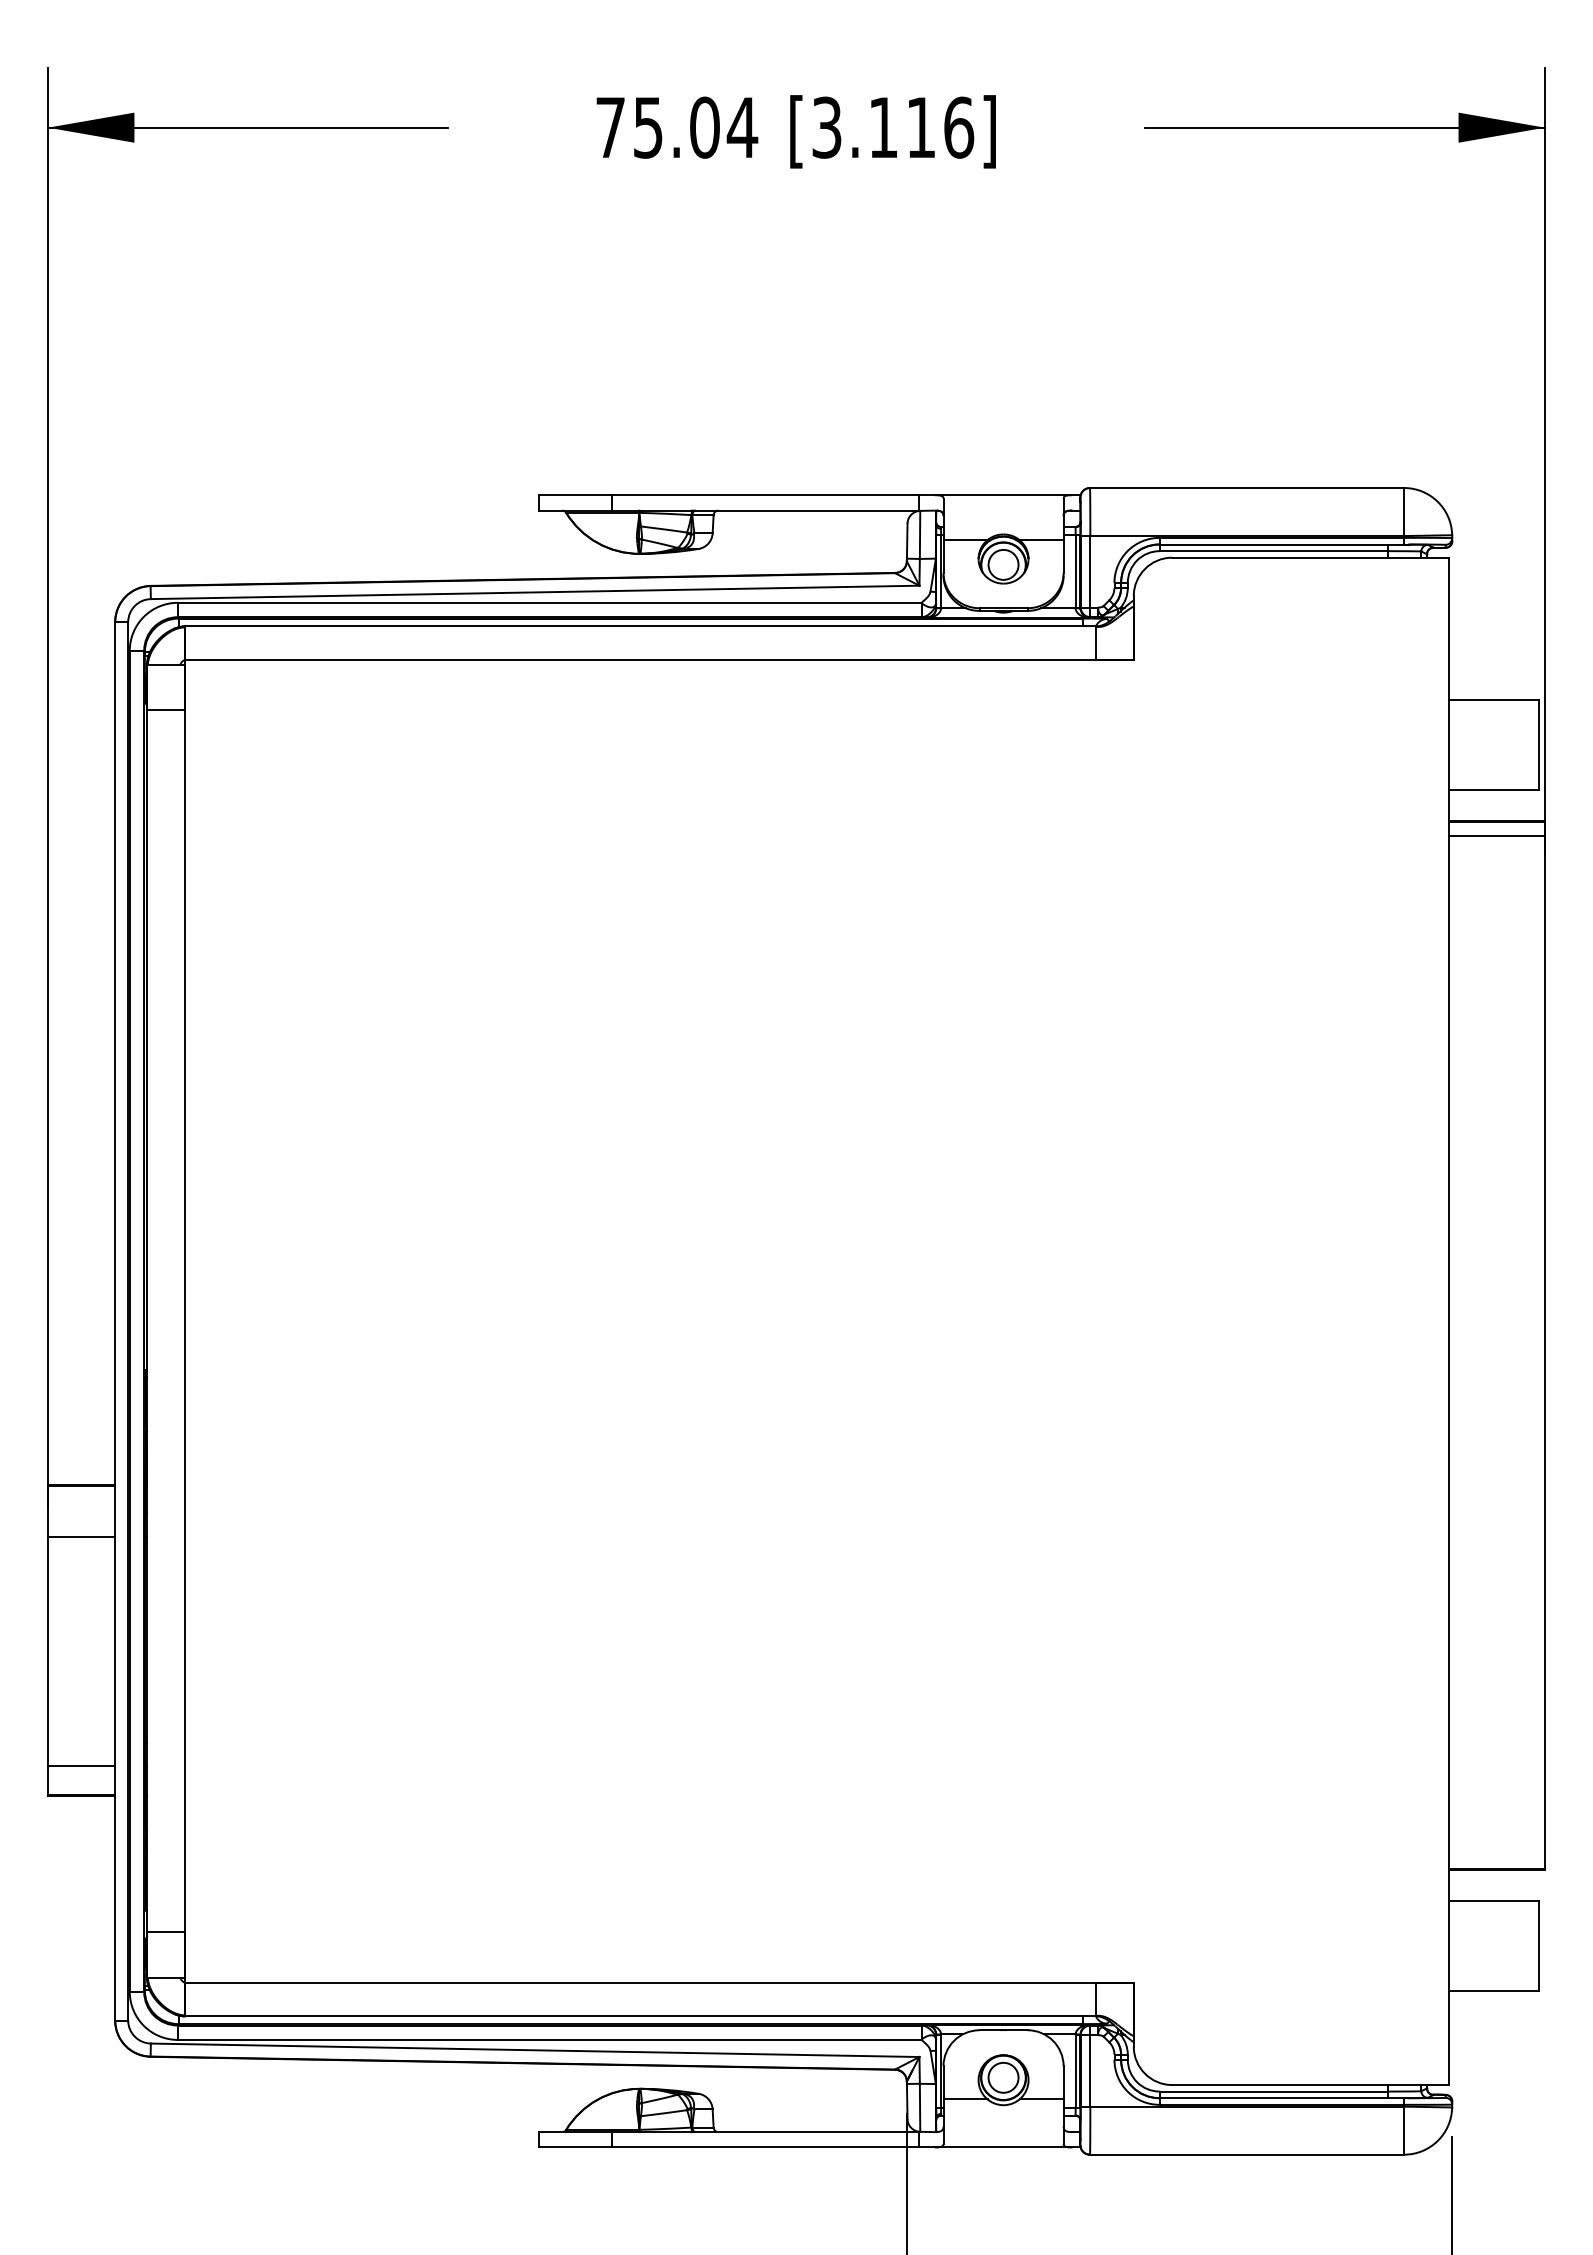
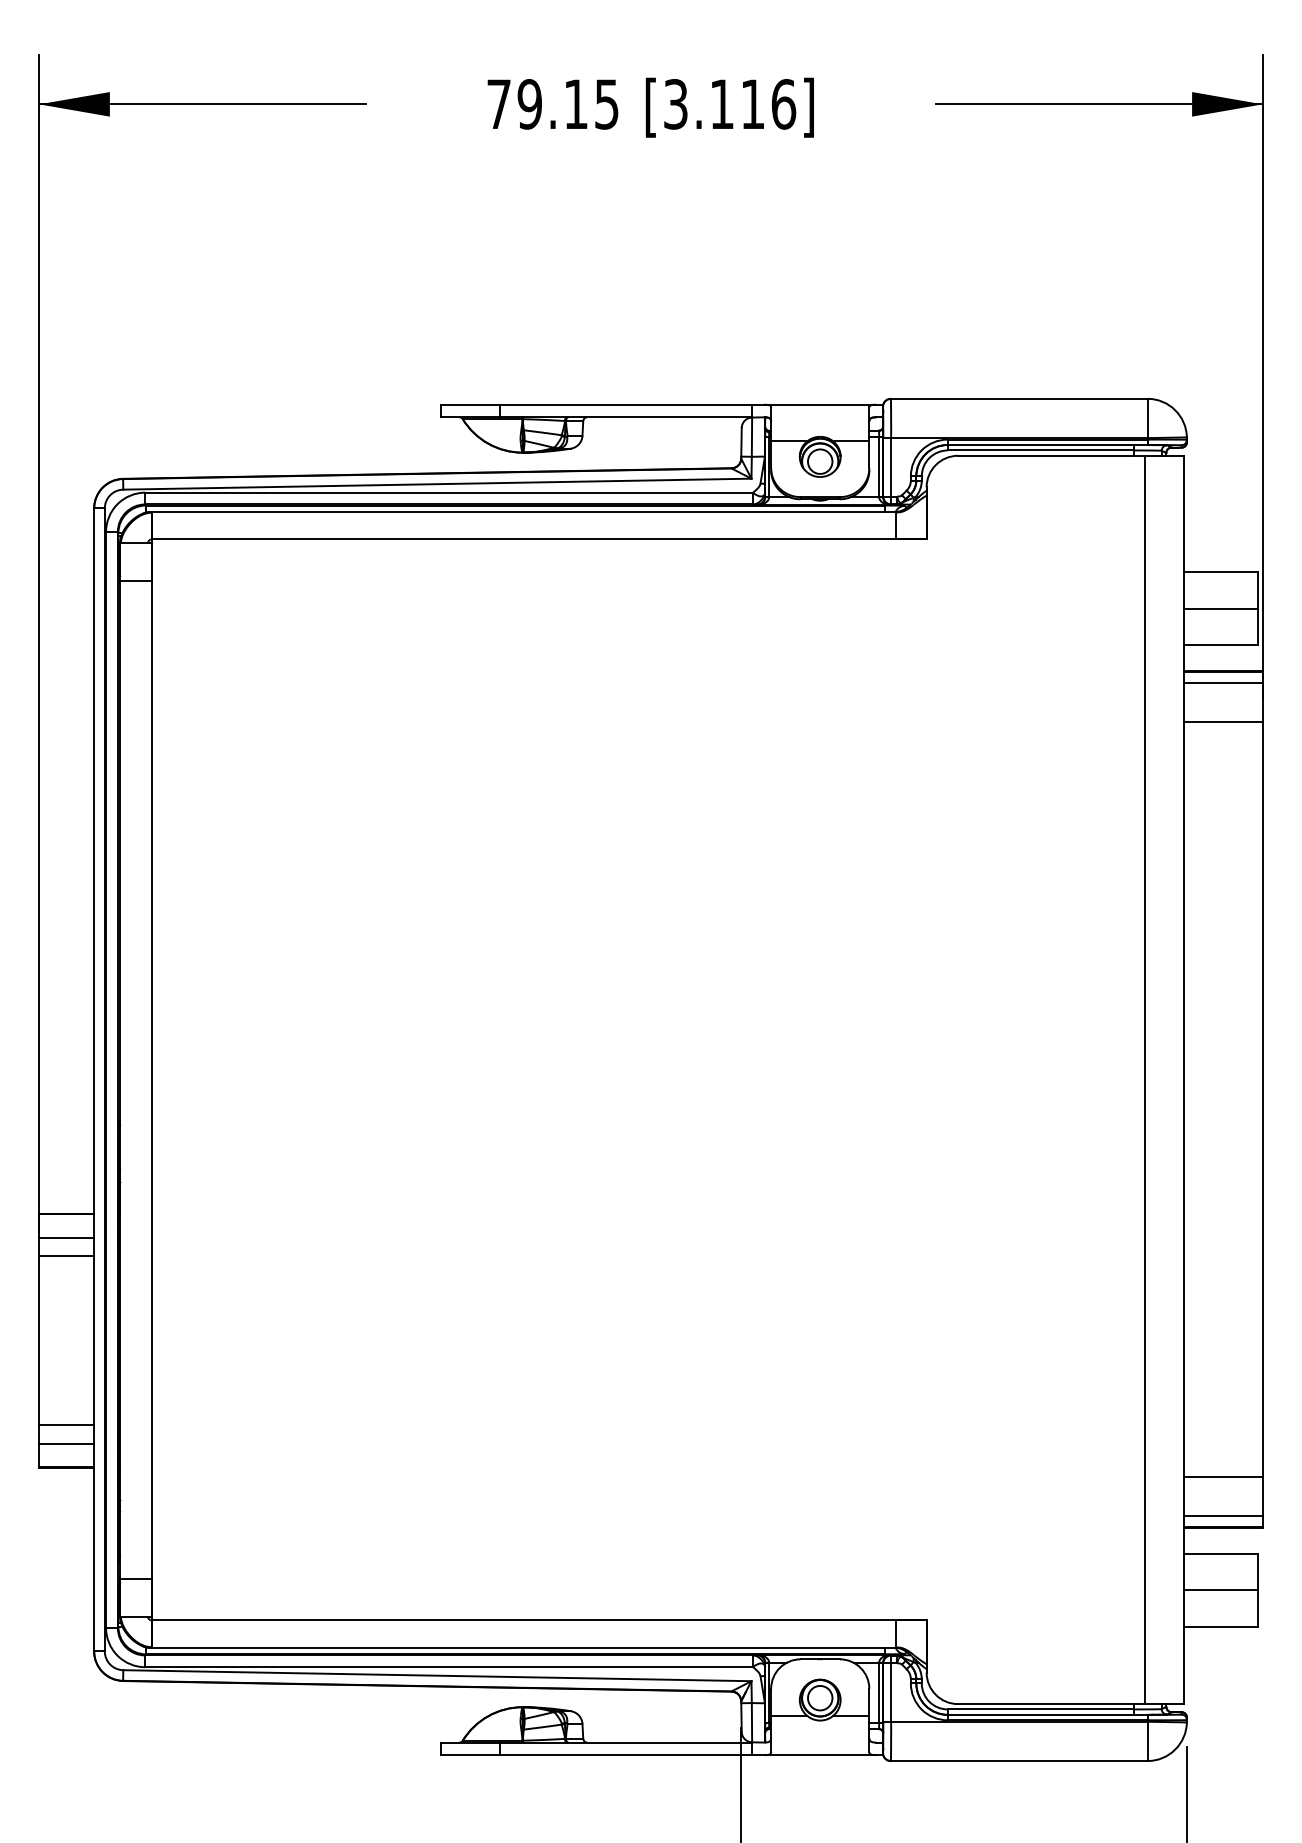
text: (695, 127) -> (568, 104), 75.04 -> 79.15
line: (1493, 744) -> (1220, 608), added
line: (1496, 883) -> (1223, 722), added
line: (1400, 1321) -> (1144, 1080), added
line: (81, 1514) -> (66, 1237), added
line: (81, 1743) -> (66, 1424), added
line: (1496, 1807) -> (1223, 1477), added
line: (1496, 1854) -> (1223, 1515), added
line: (1493, 1945) -> (1220, 1590), added

